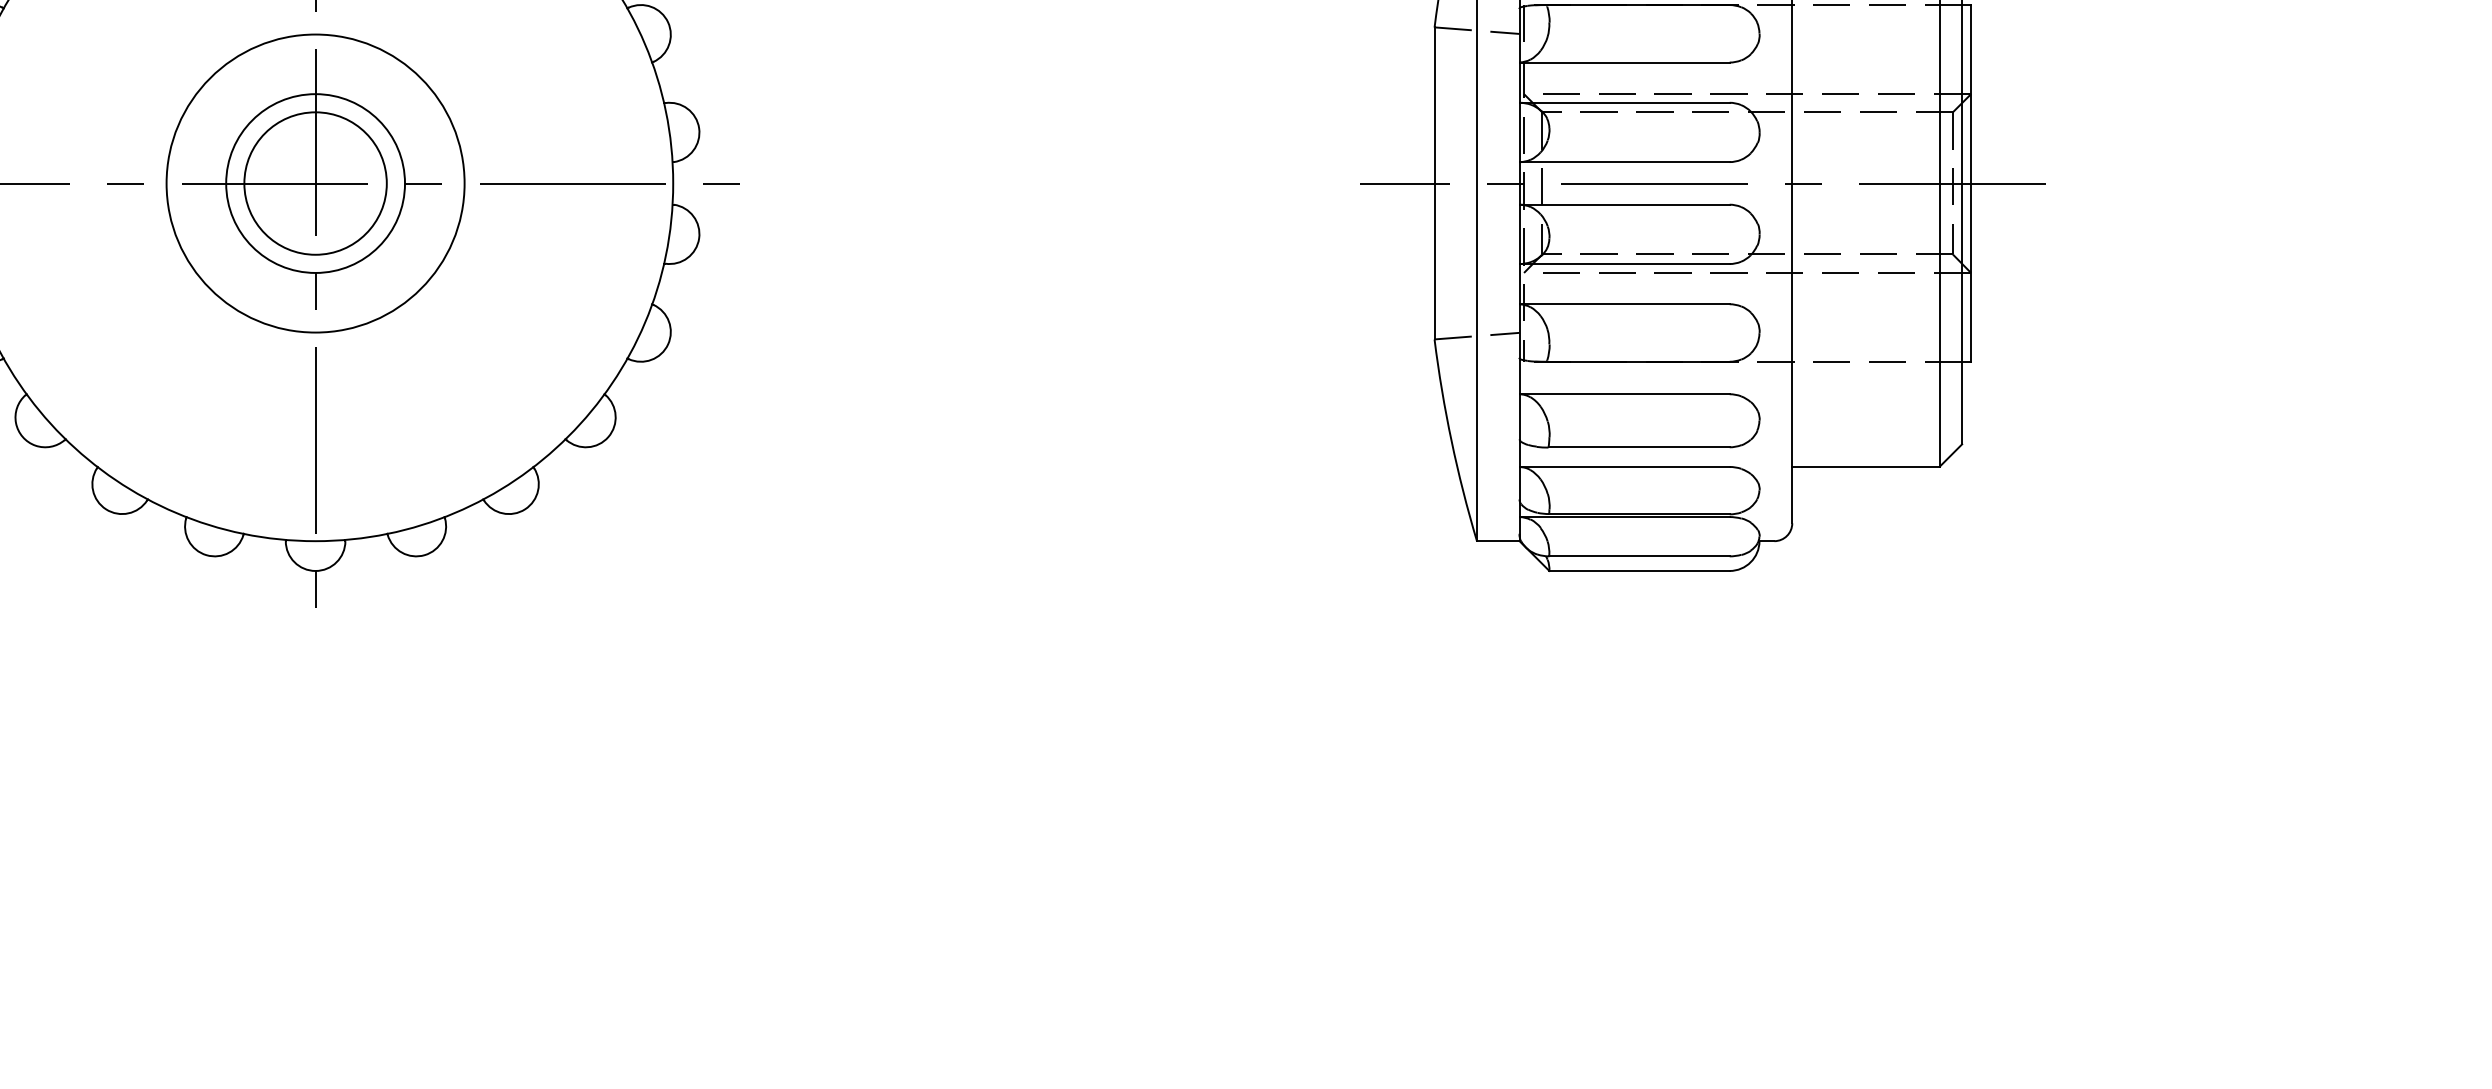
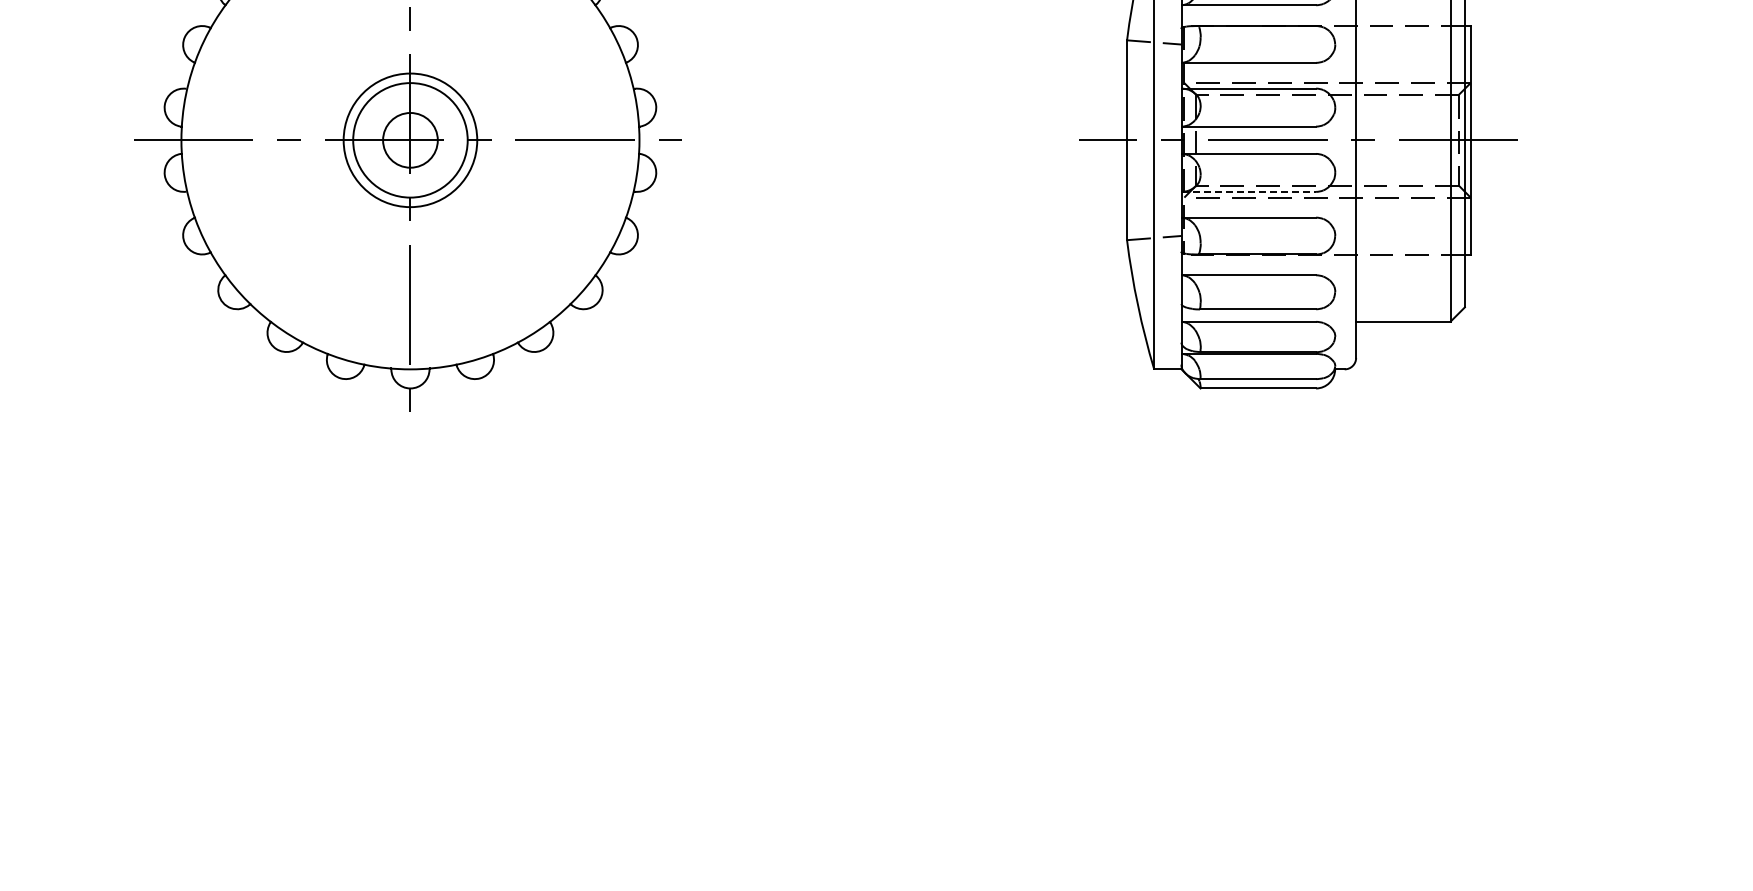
circle: (315, 182) -> (410, 139), size x0.6
circle: (315, 182) -> (410, 139), size x0.7
line: (1625, 263) -> (1249, 191), solid -> dashed

